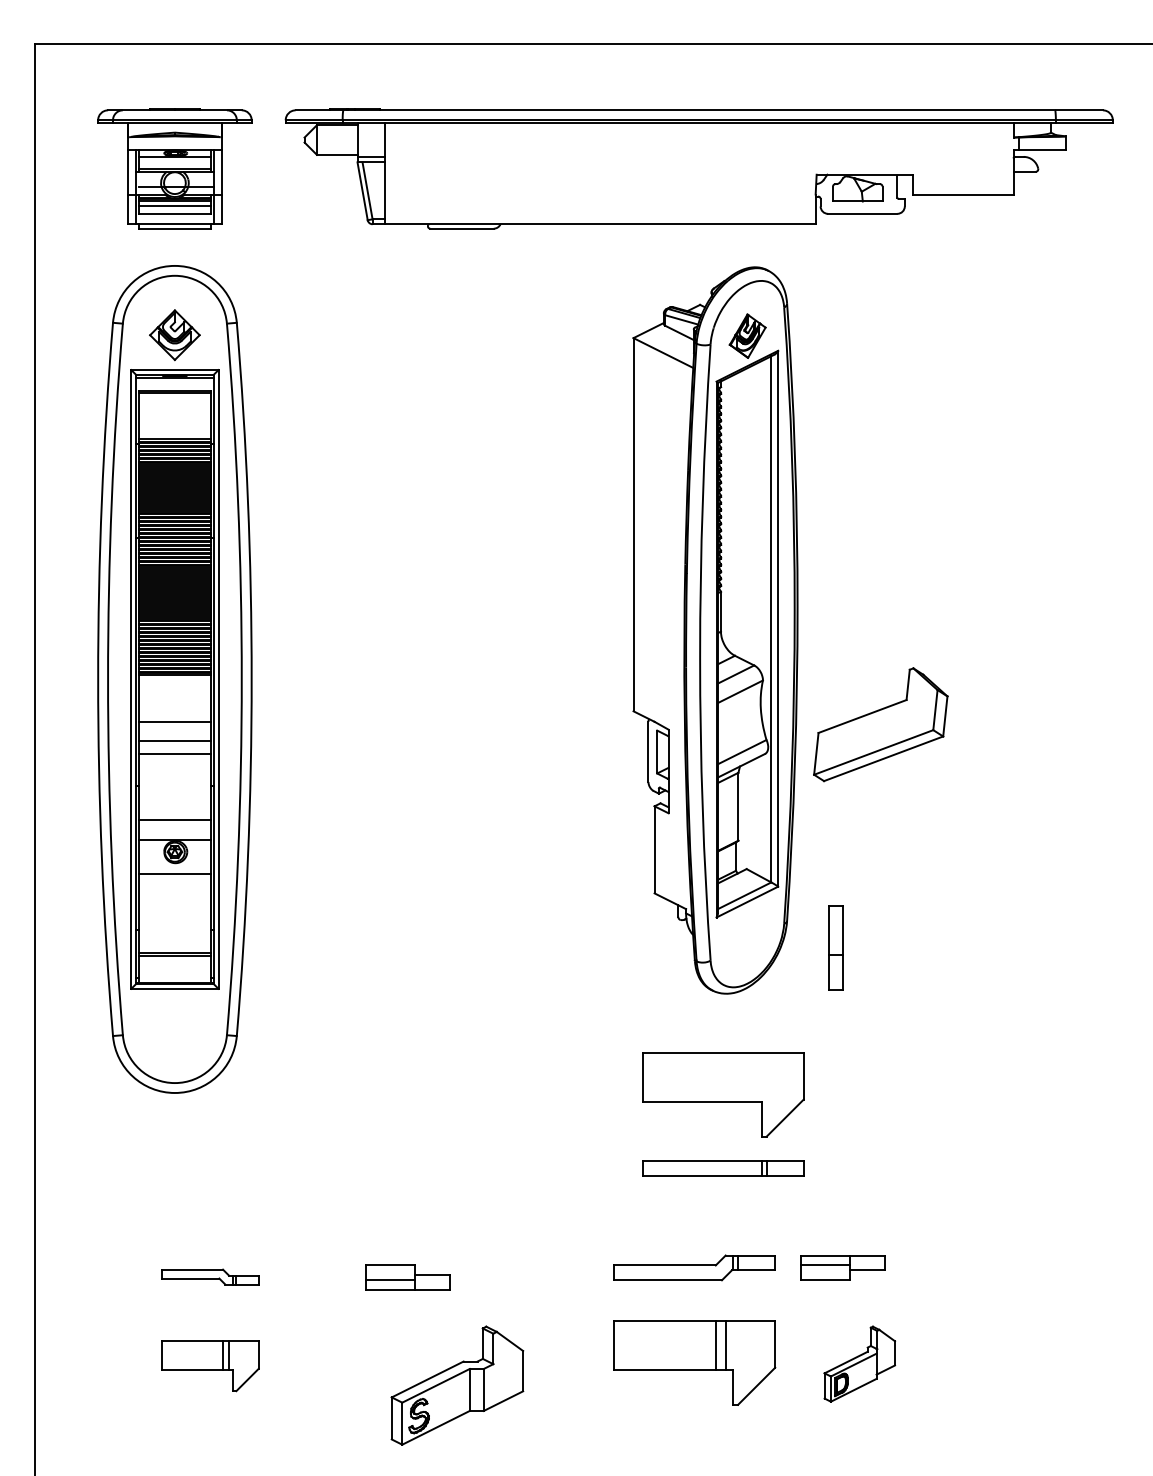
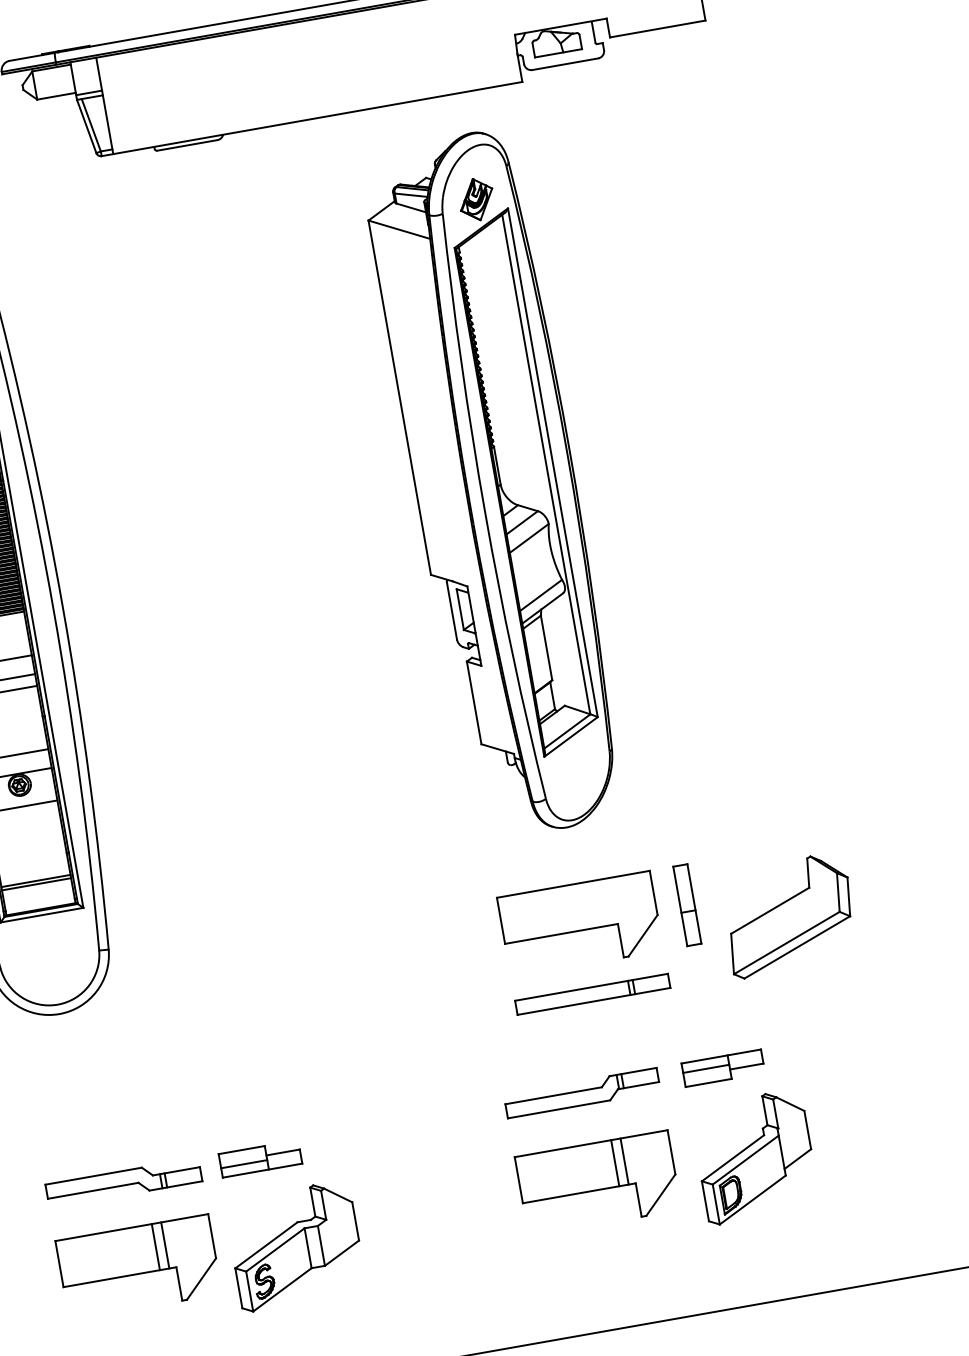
part: (880, 724) -> (788, 915), moved
part: (835, 947) -> (686, 904), moved
part: (210, 1276) -> (123, 1182), size x1.67
part: (407, 1277) -> (259, 1159), moved
part: (859, 1363) -> (754, 1156), size x1.67
part: (210, 1365) -> (138, 1266), size x1.67
part: (457, 1385) -> (295, 1246), moved

